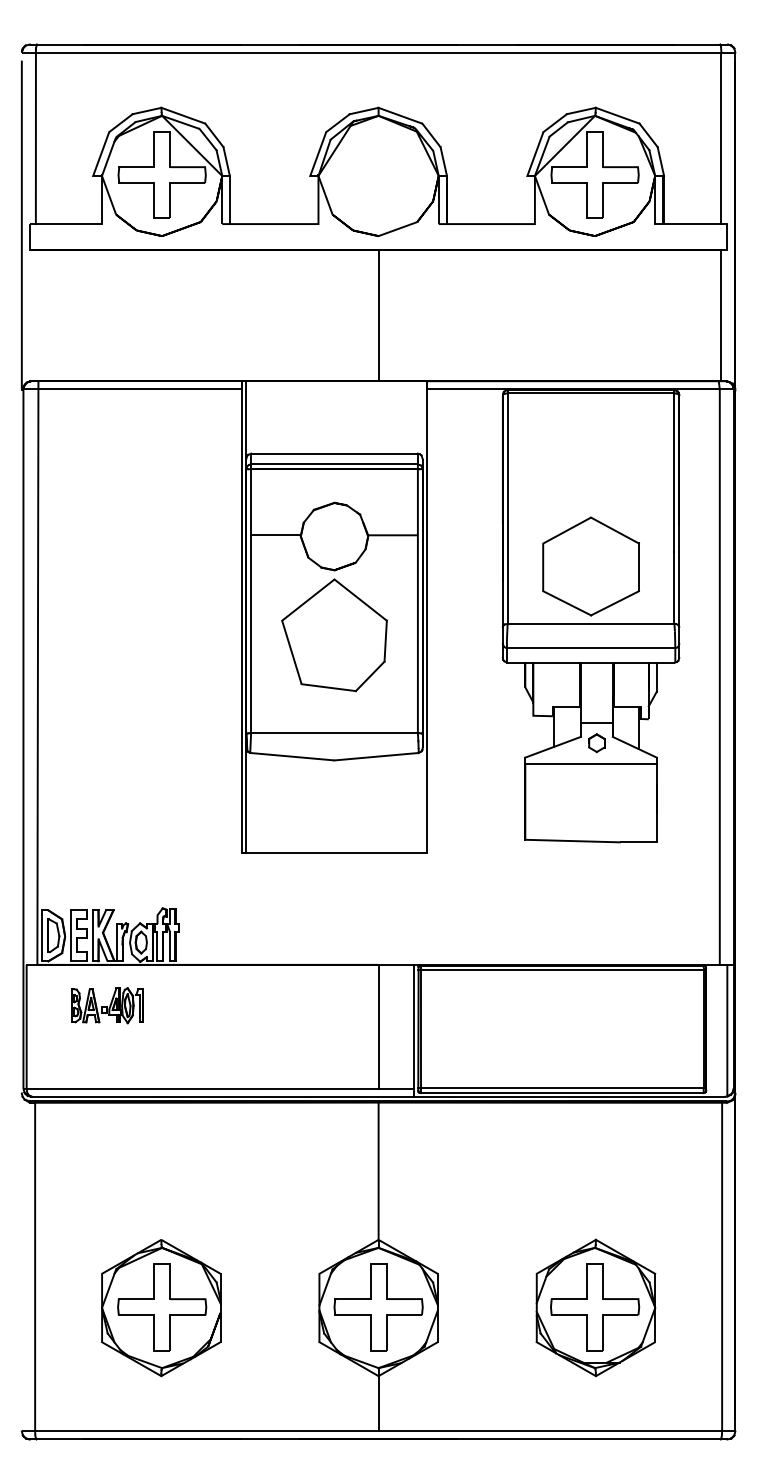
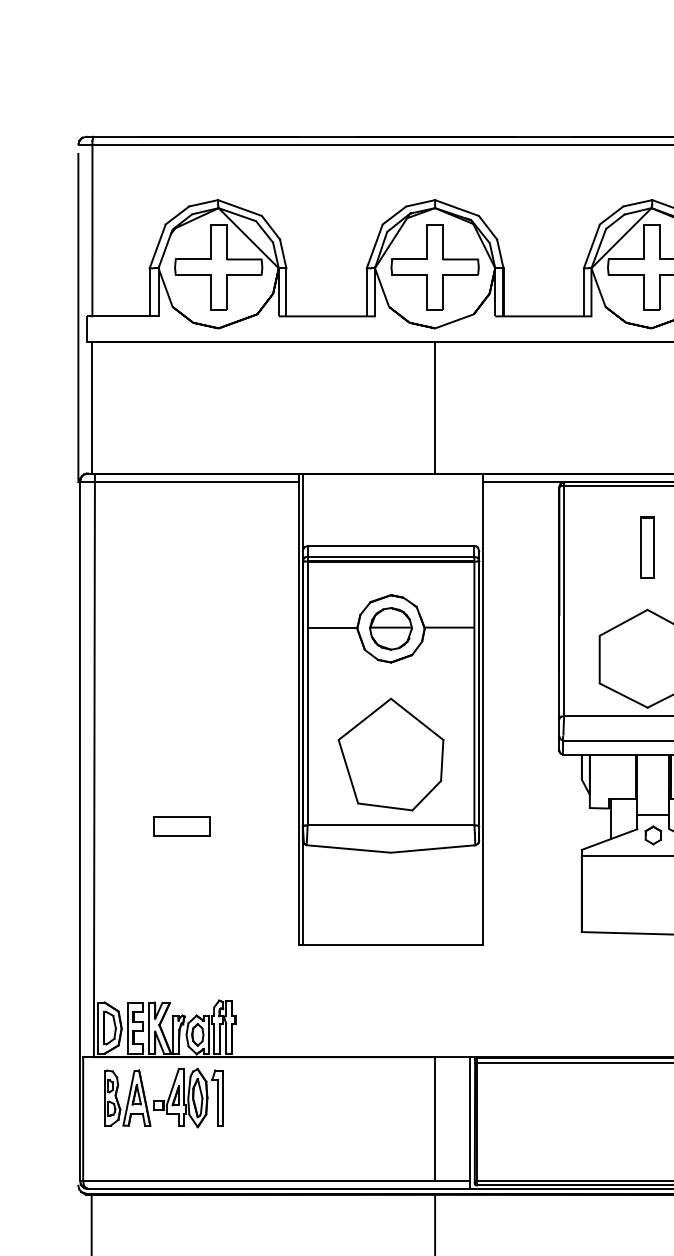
part: (378, 174) -> (435, 266), added
line: (93, 199) -> (150, 291), added
line: (310, 199) -> (367, 291), added
line: (527, 199) -> (584, 291), added
line: (35, 315) -> (92, 407), added
part: (590, 455) -> (647, 547), added
part: (334, 536) -> (391, 628), added
part: (334, 635) -> (391, 754), moved
part: (124, 733) -> (181, 825), added
part: (107, 1005) -> (164, 1097), size x1.67

